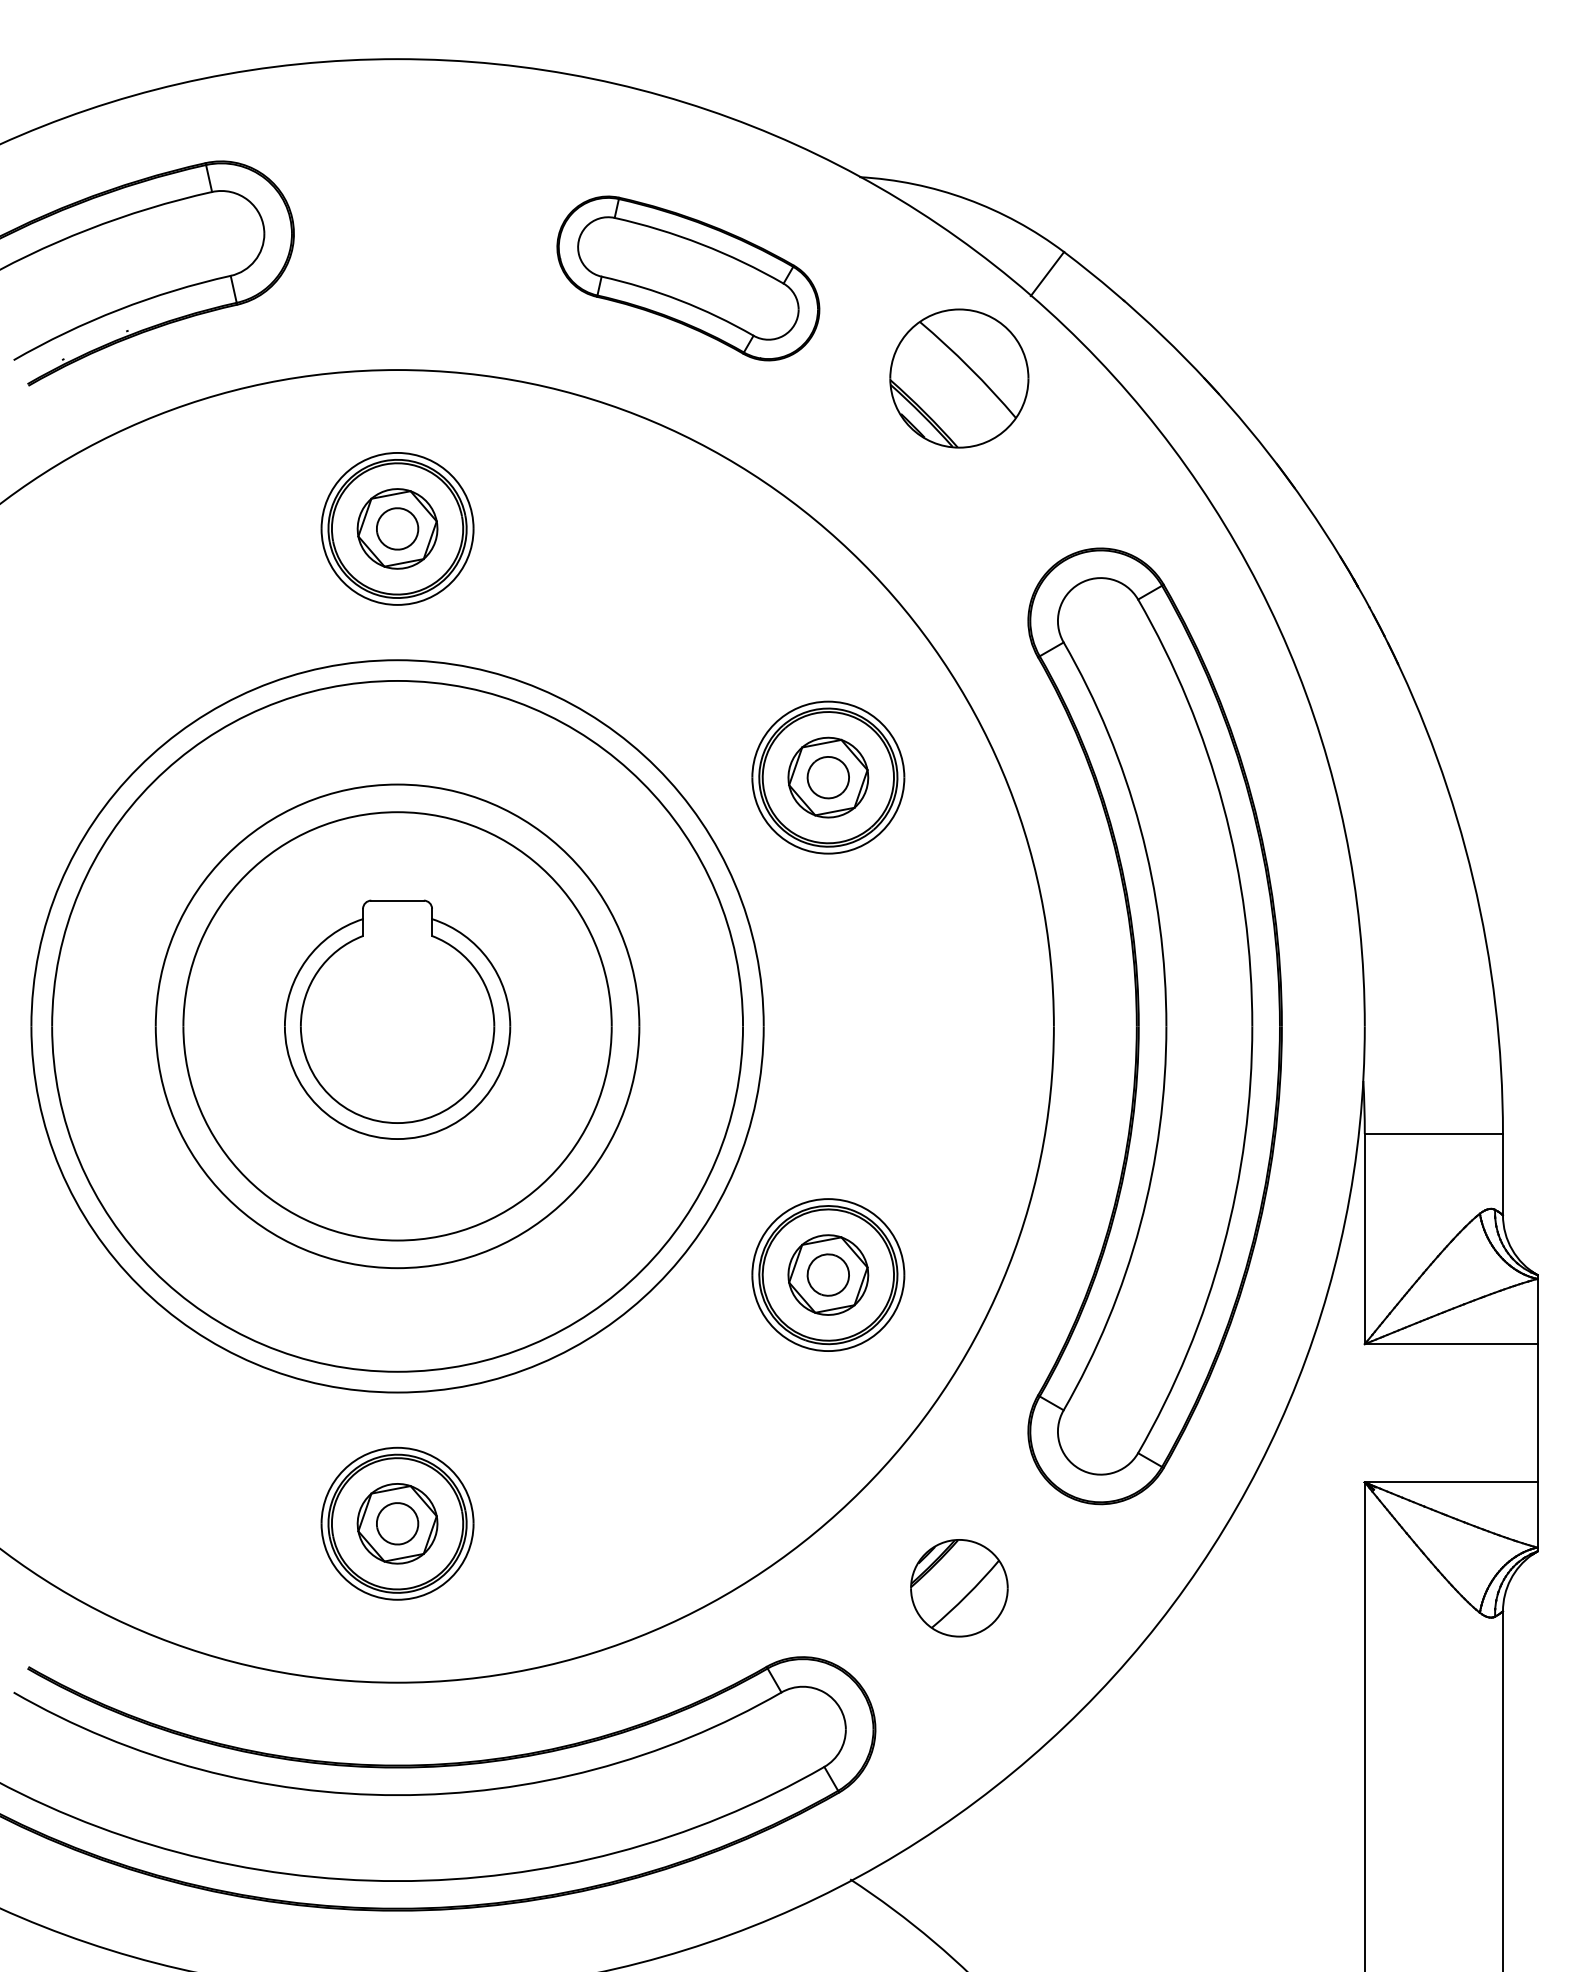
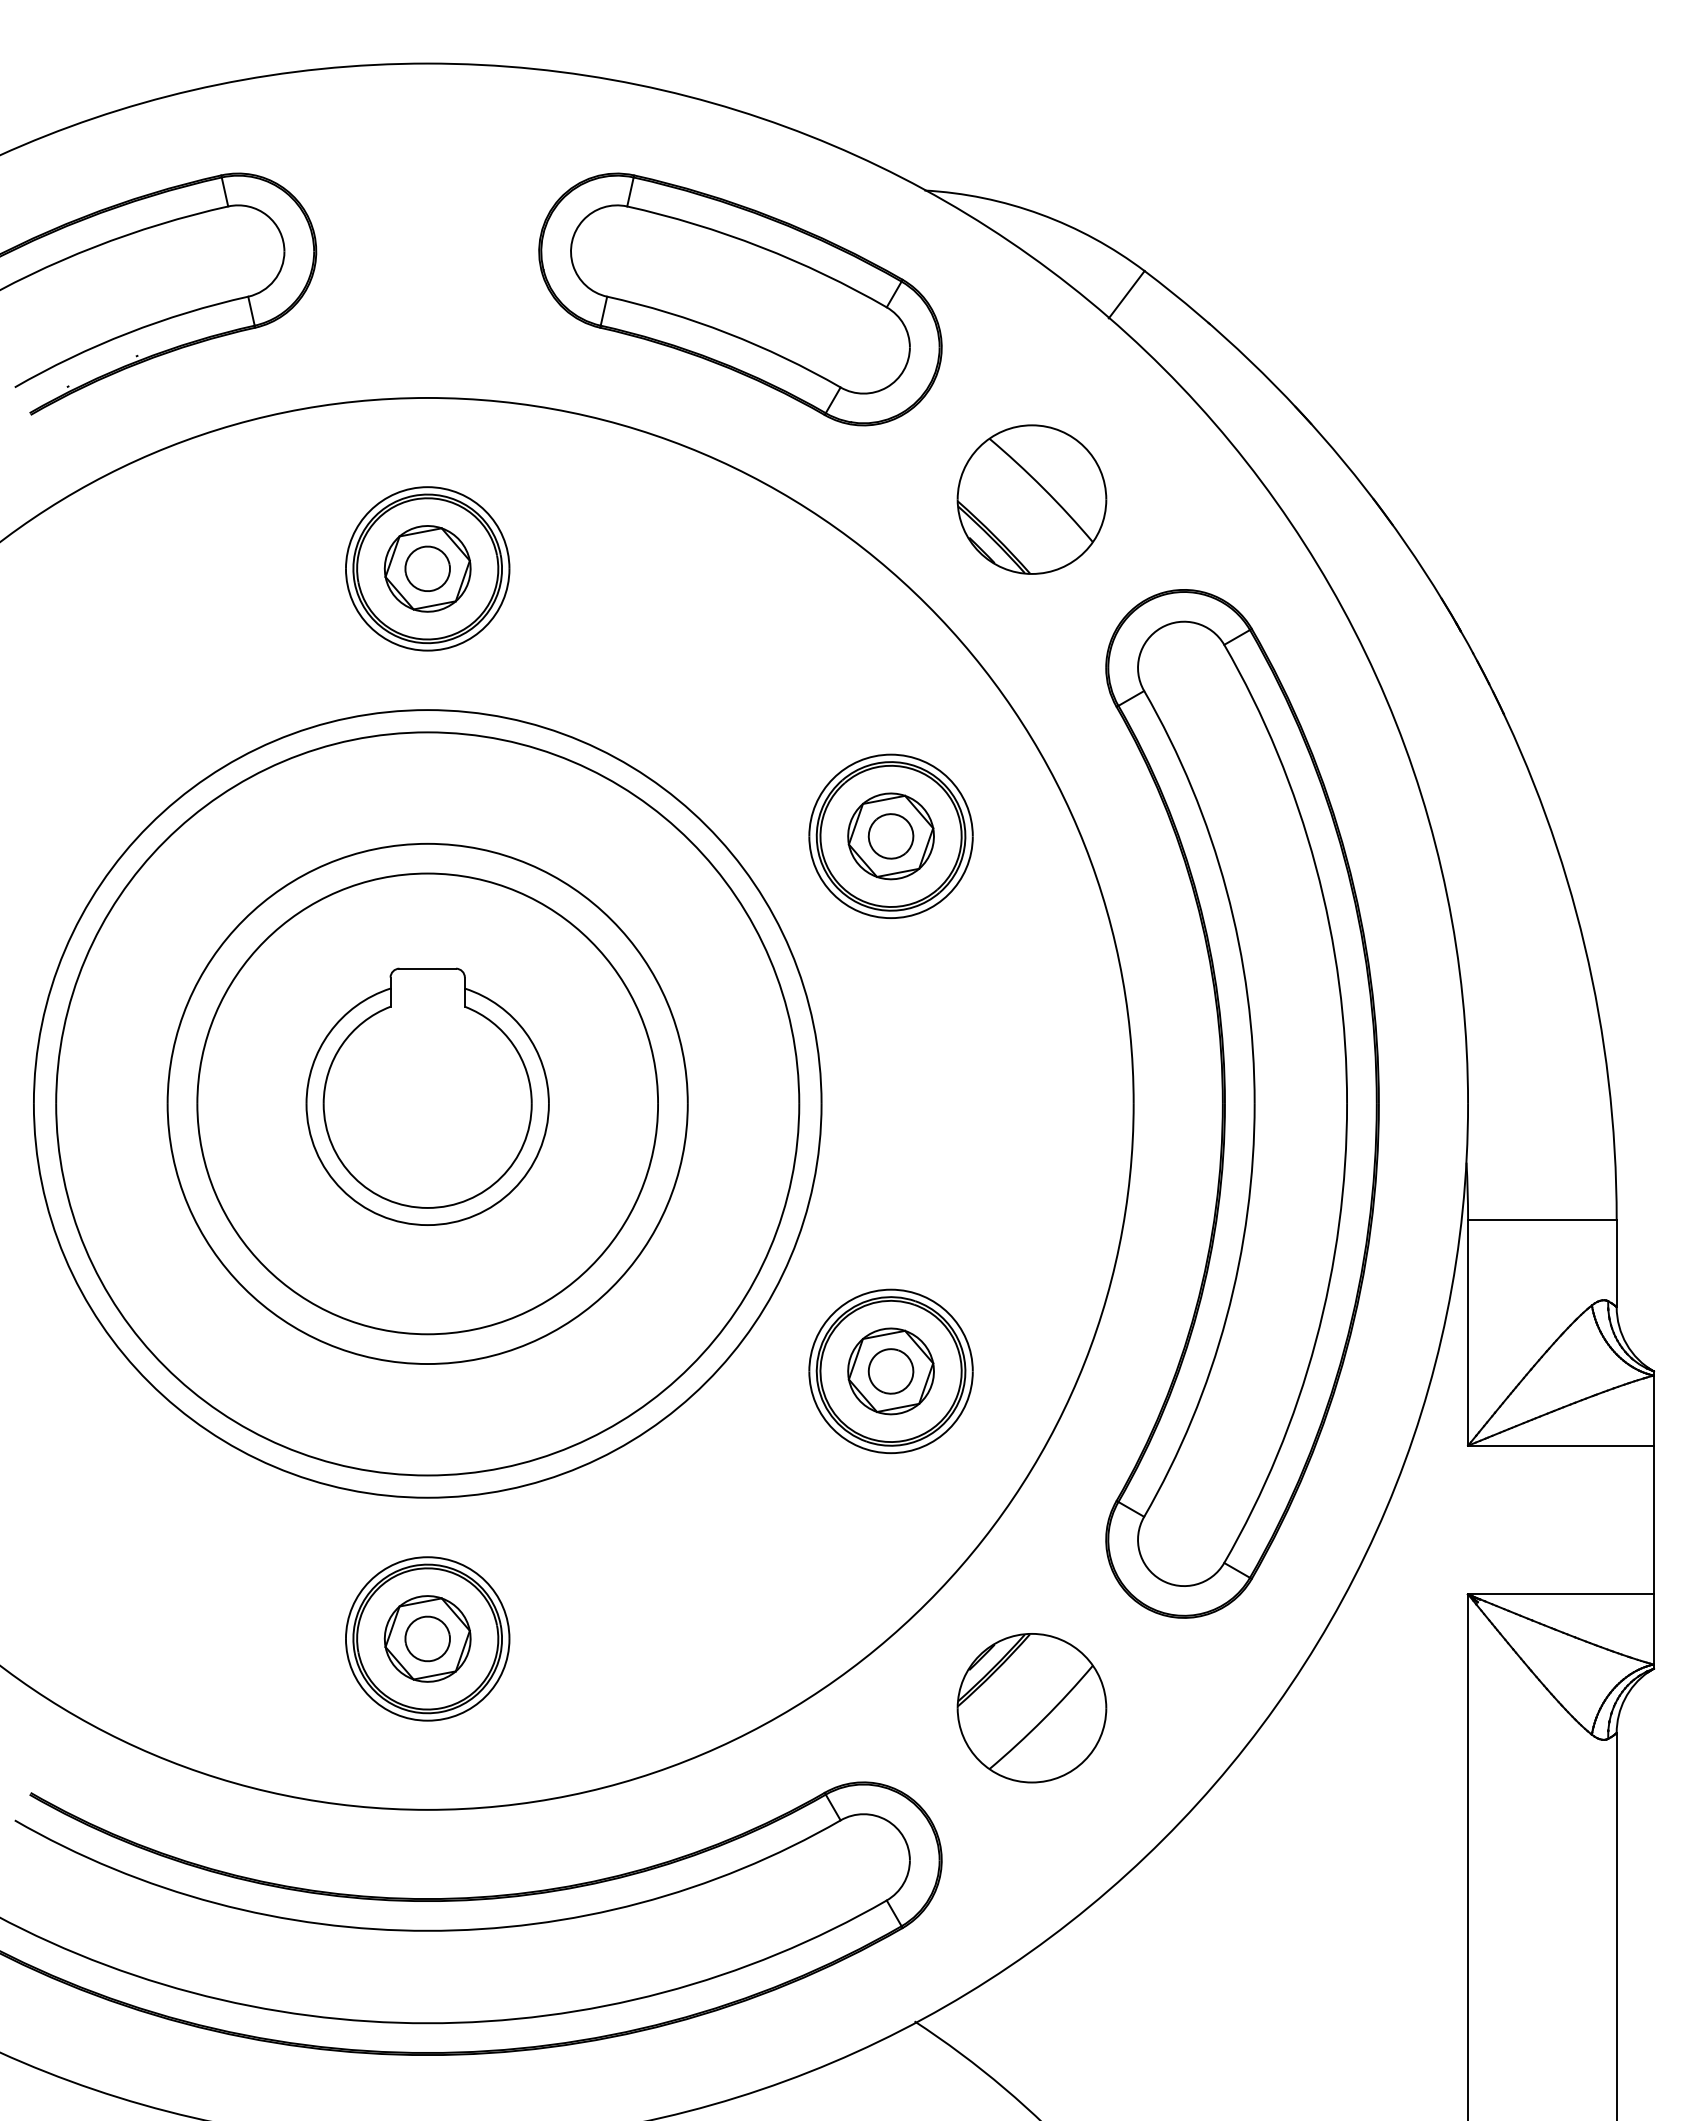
part: (688, 278) -> (740, 299), size x1.43
part: (959, 378) -> (1032, 499), moved
part: (959, 1588) -> (1032, 1708), size x1.43

